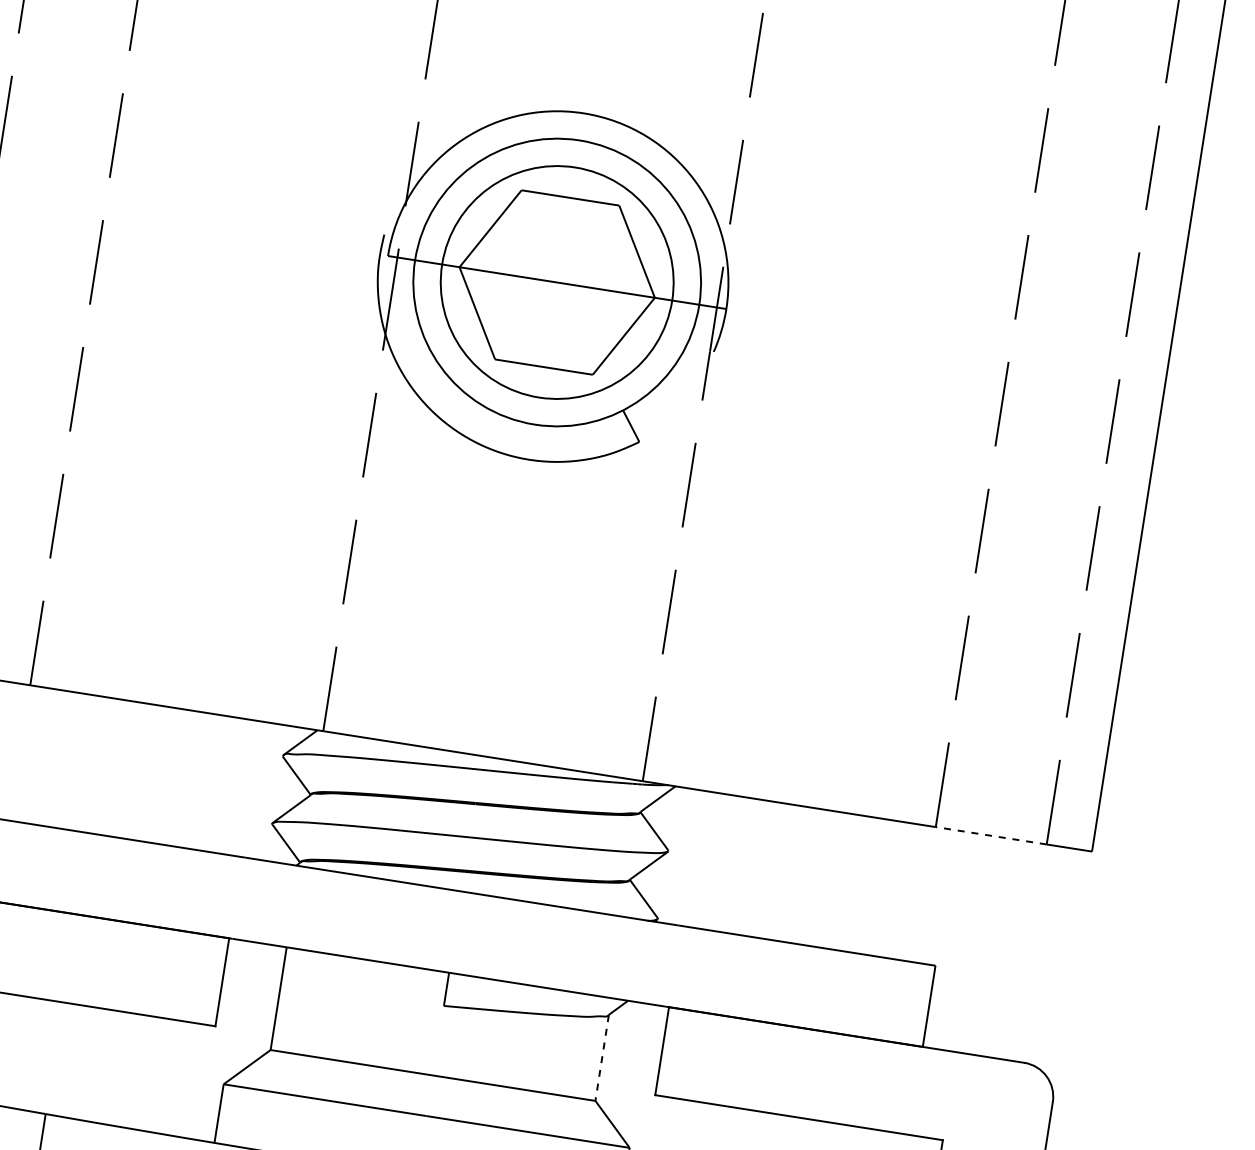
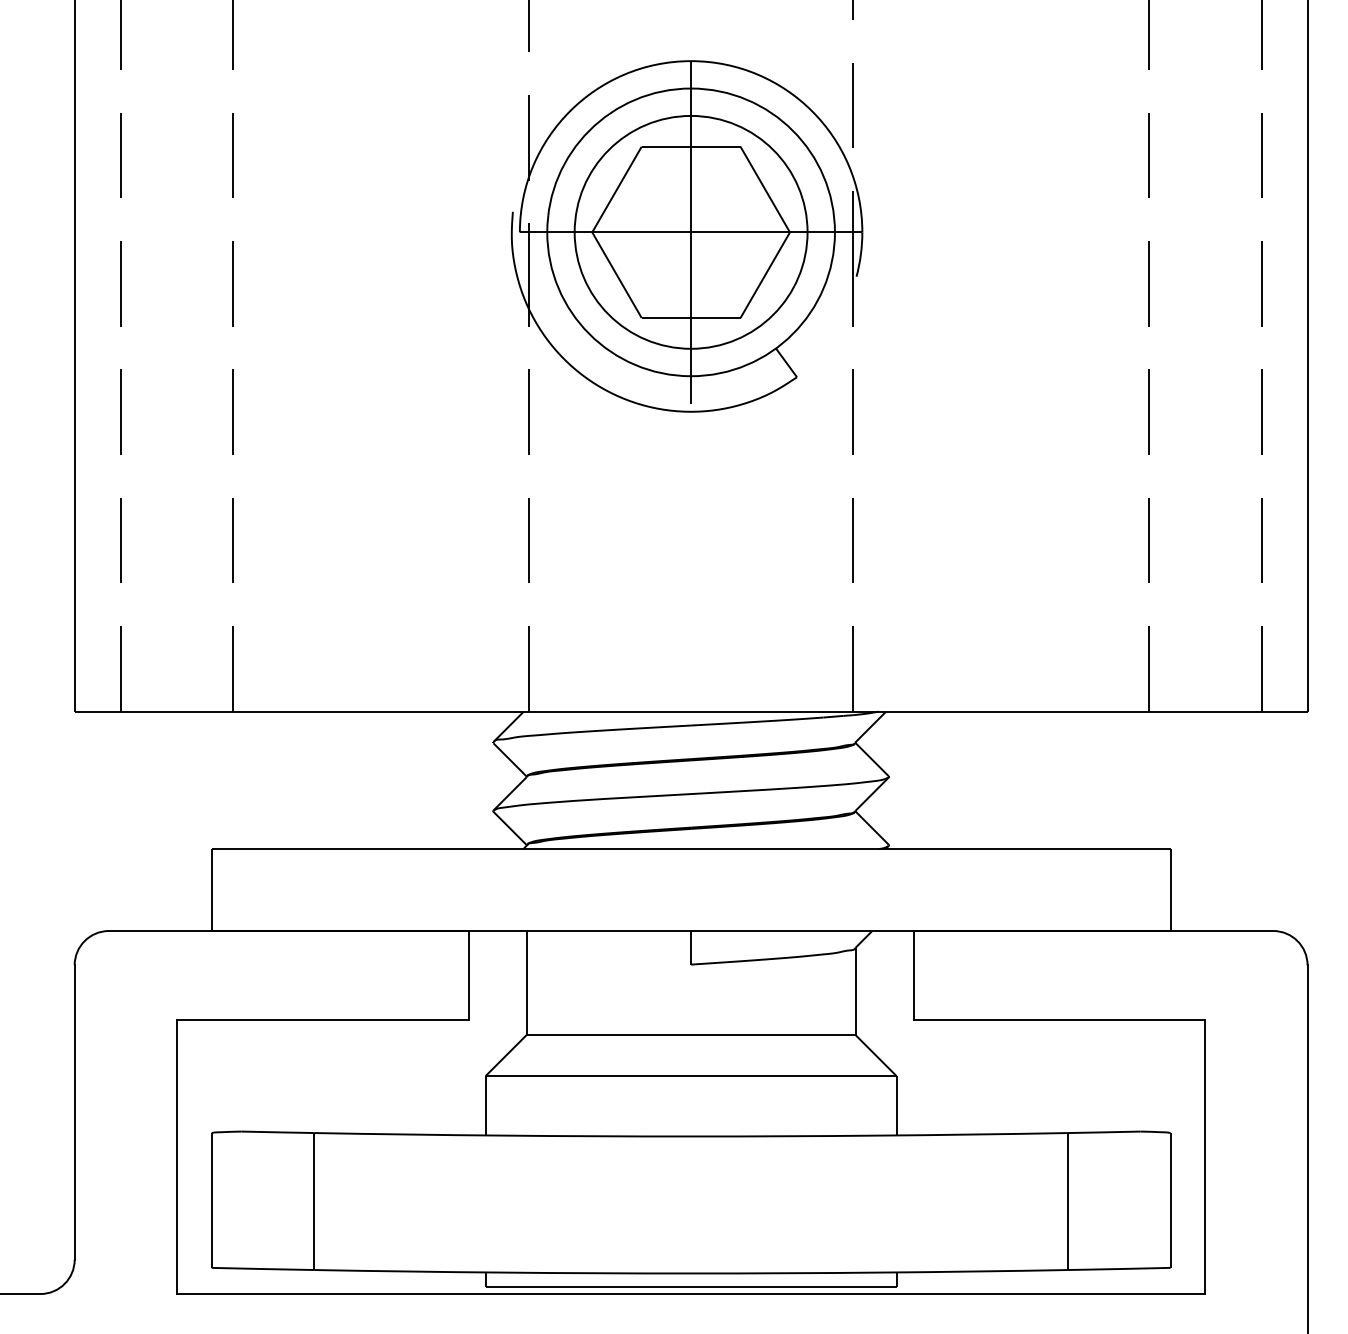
line: (557, 282) -> (691, 232), added
line: (991, 835) -> (1205, 711), dashed -> solid
line: (602, 1058) -> (855, 992), dashed -> solid

